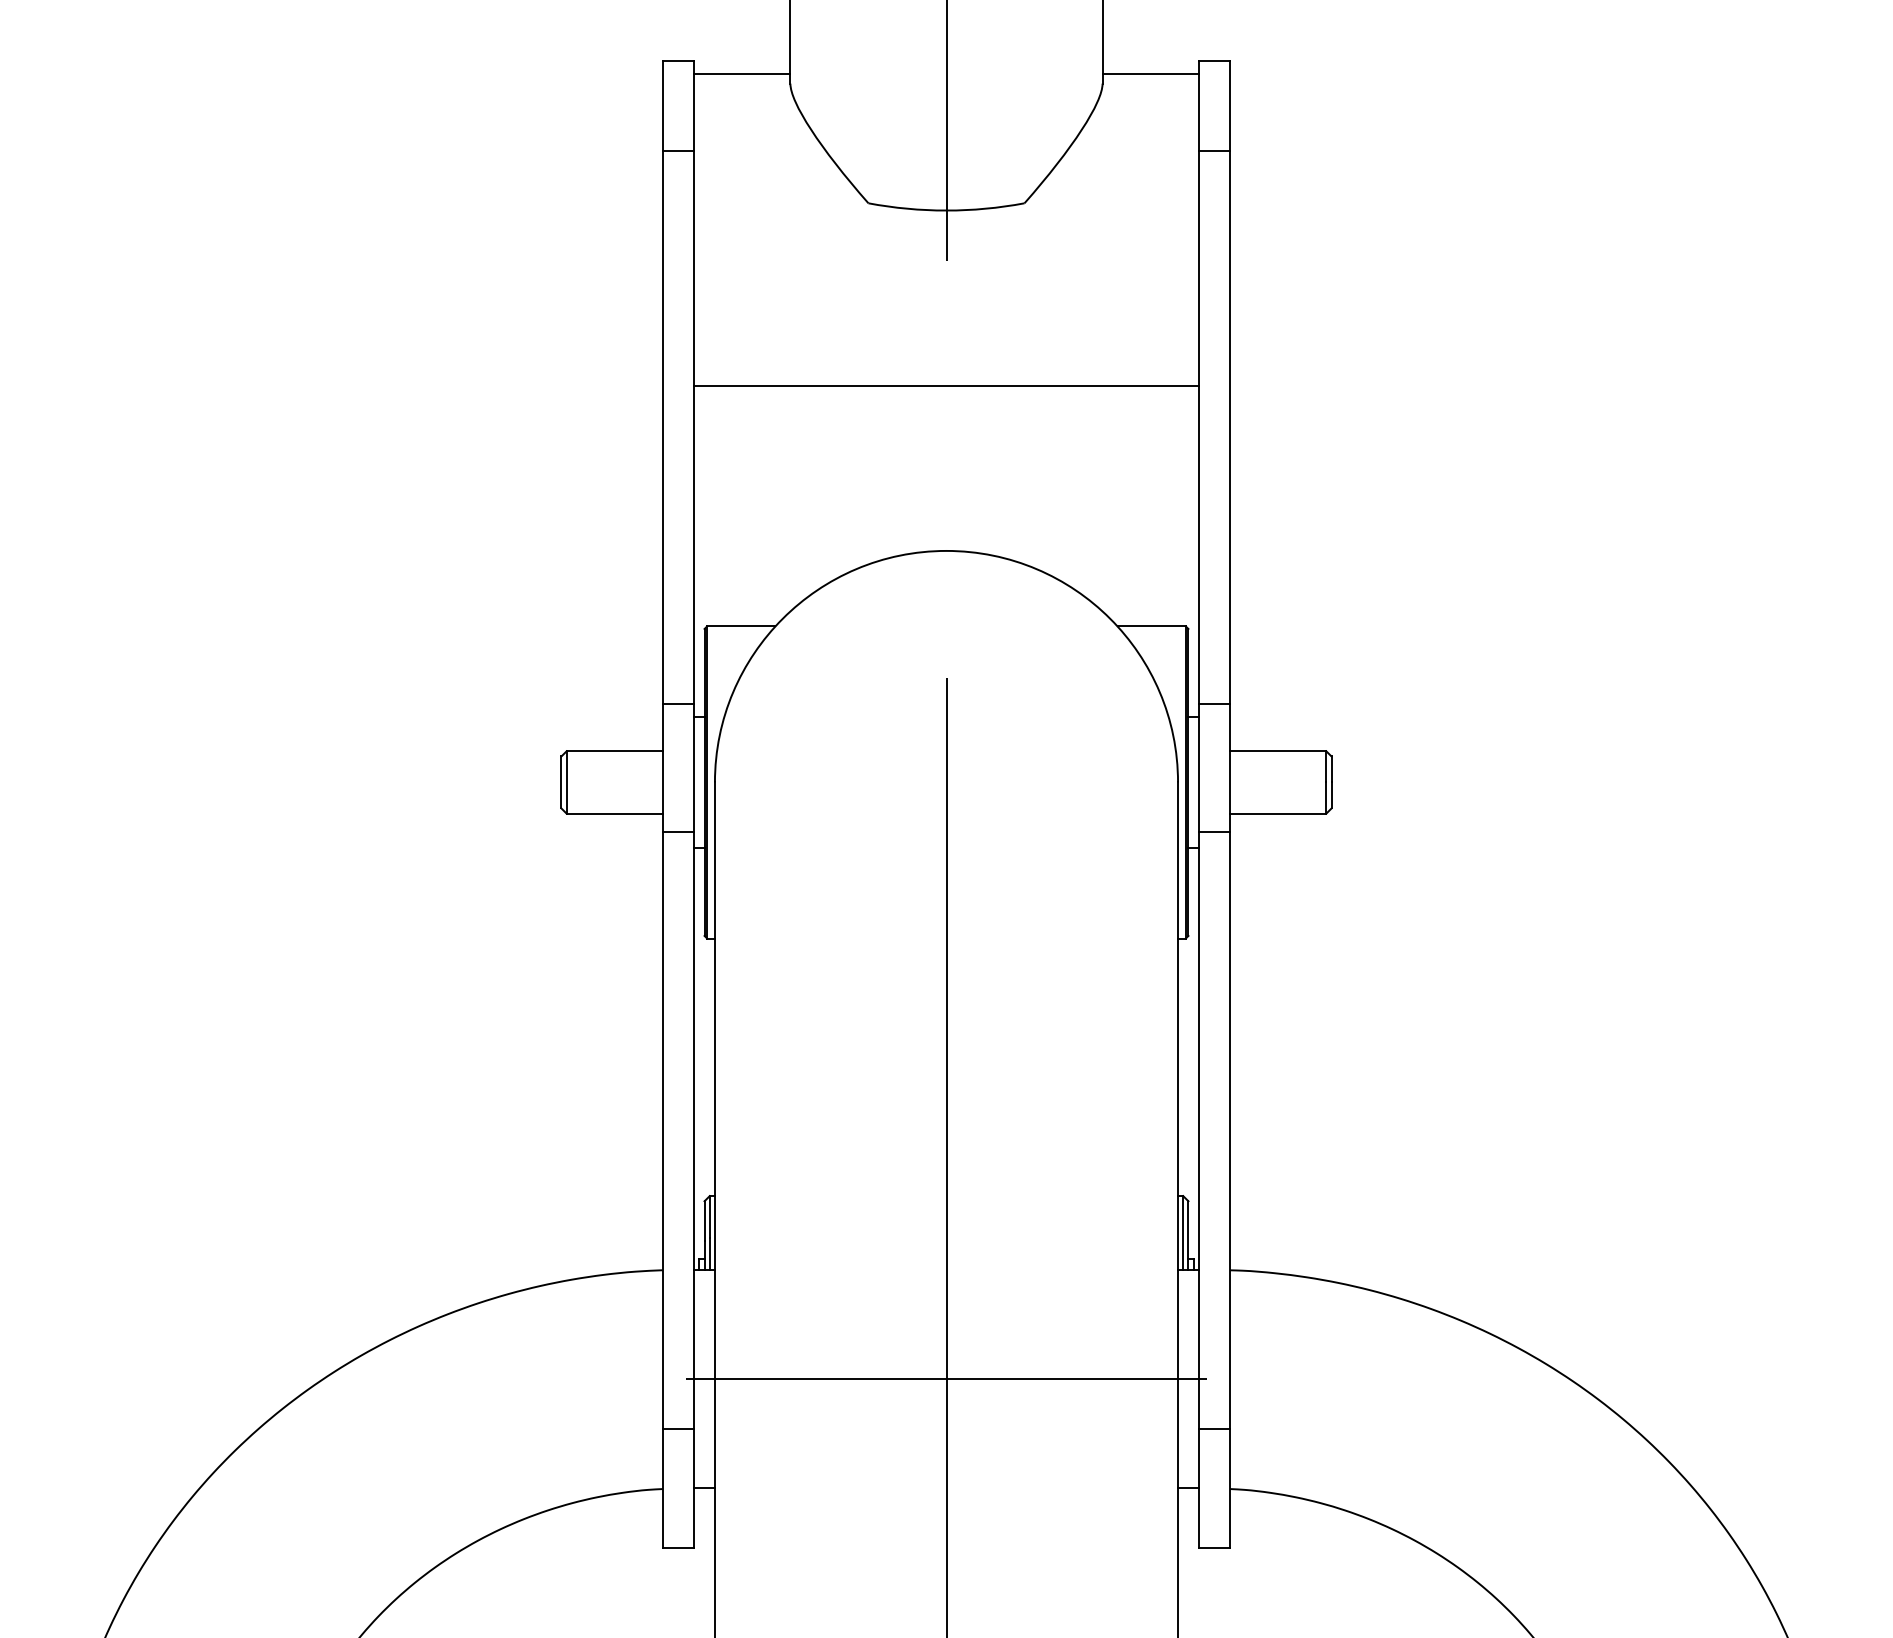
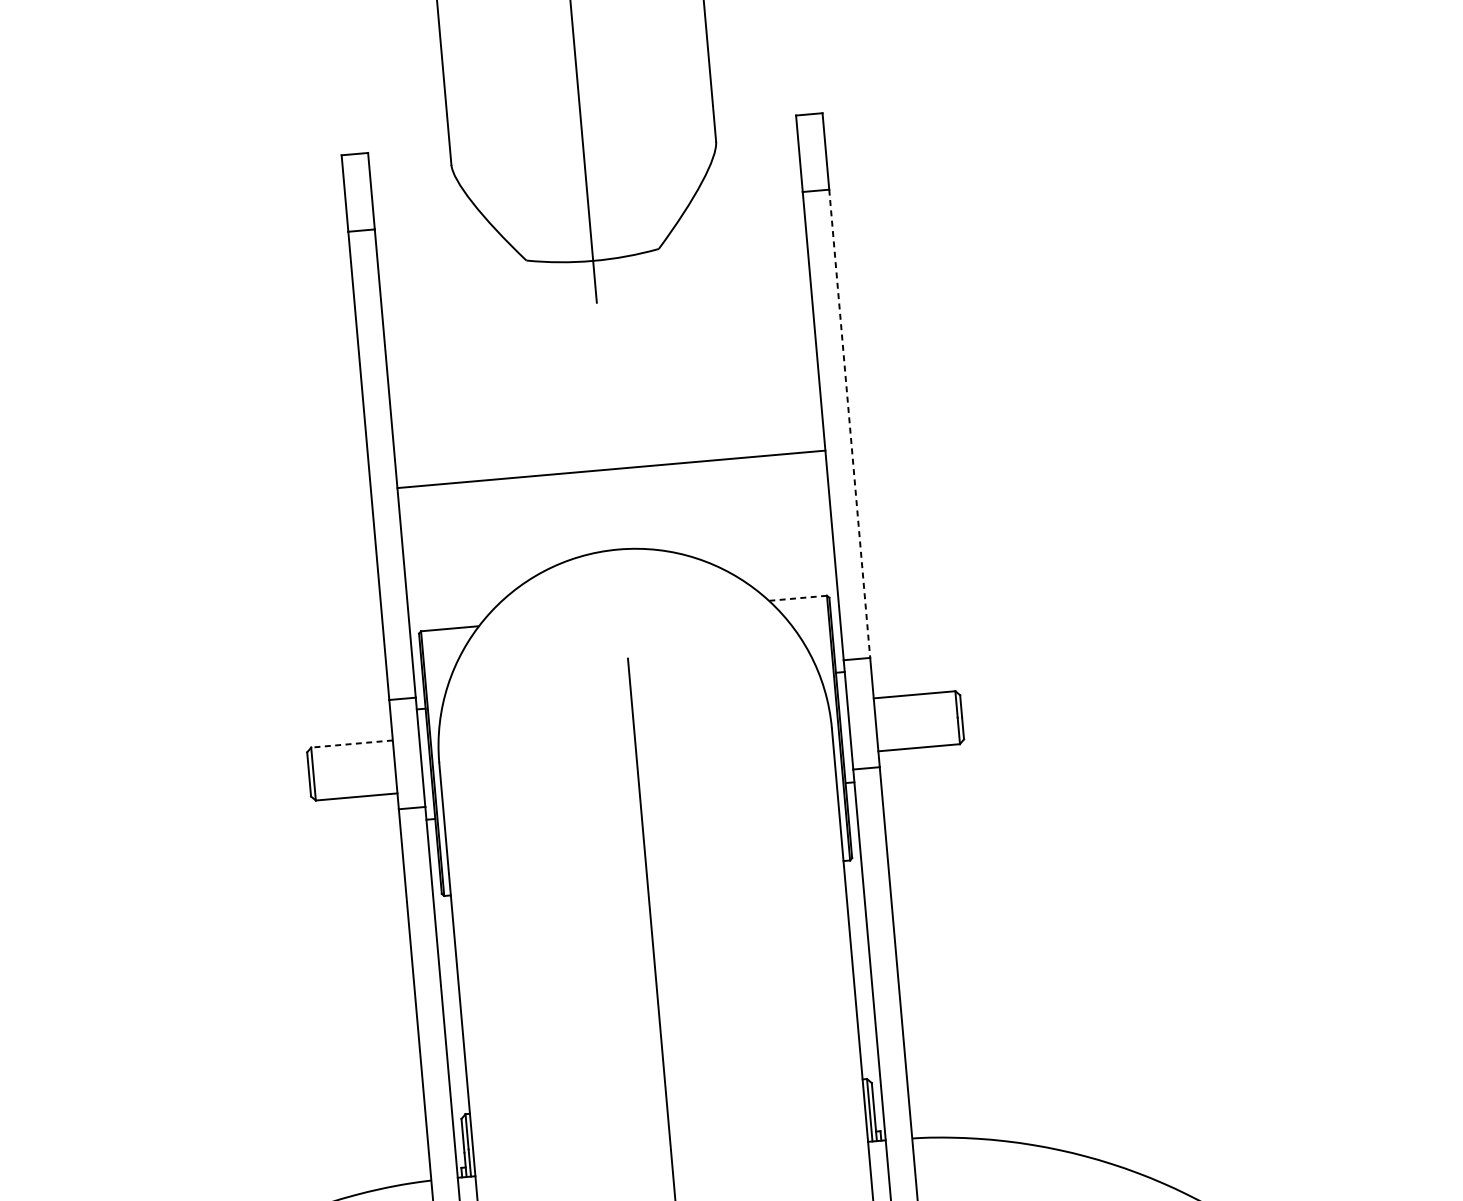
line: (742, 74) -> (410, 160), removed
line: (1150, 74) -> (756, 130), removed
line: (946, 386) -> (611, 469), moved
line: (1230, 427) -> (850, 423), solid -> dashed
line: (1151, 626) -> (797, 598), solid -> dashed
line: (614, 751) -> (351, 744), solid -> dashed

